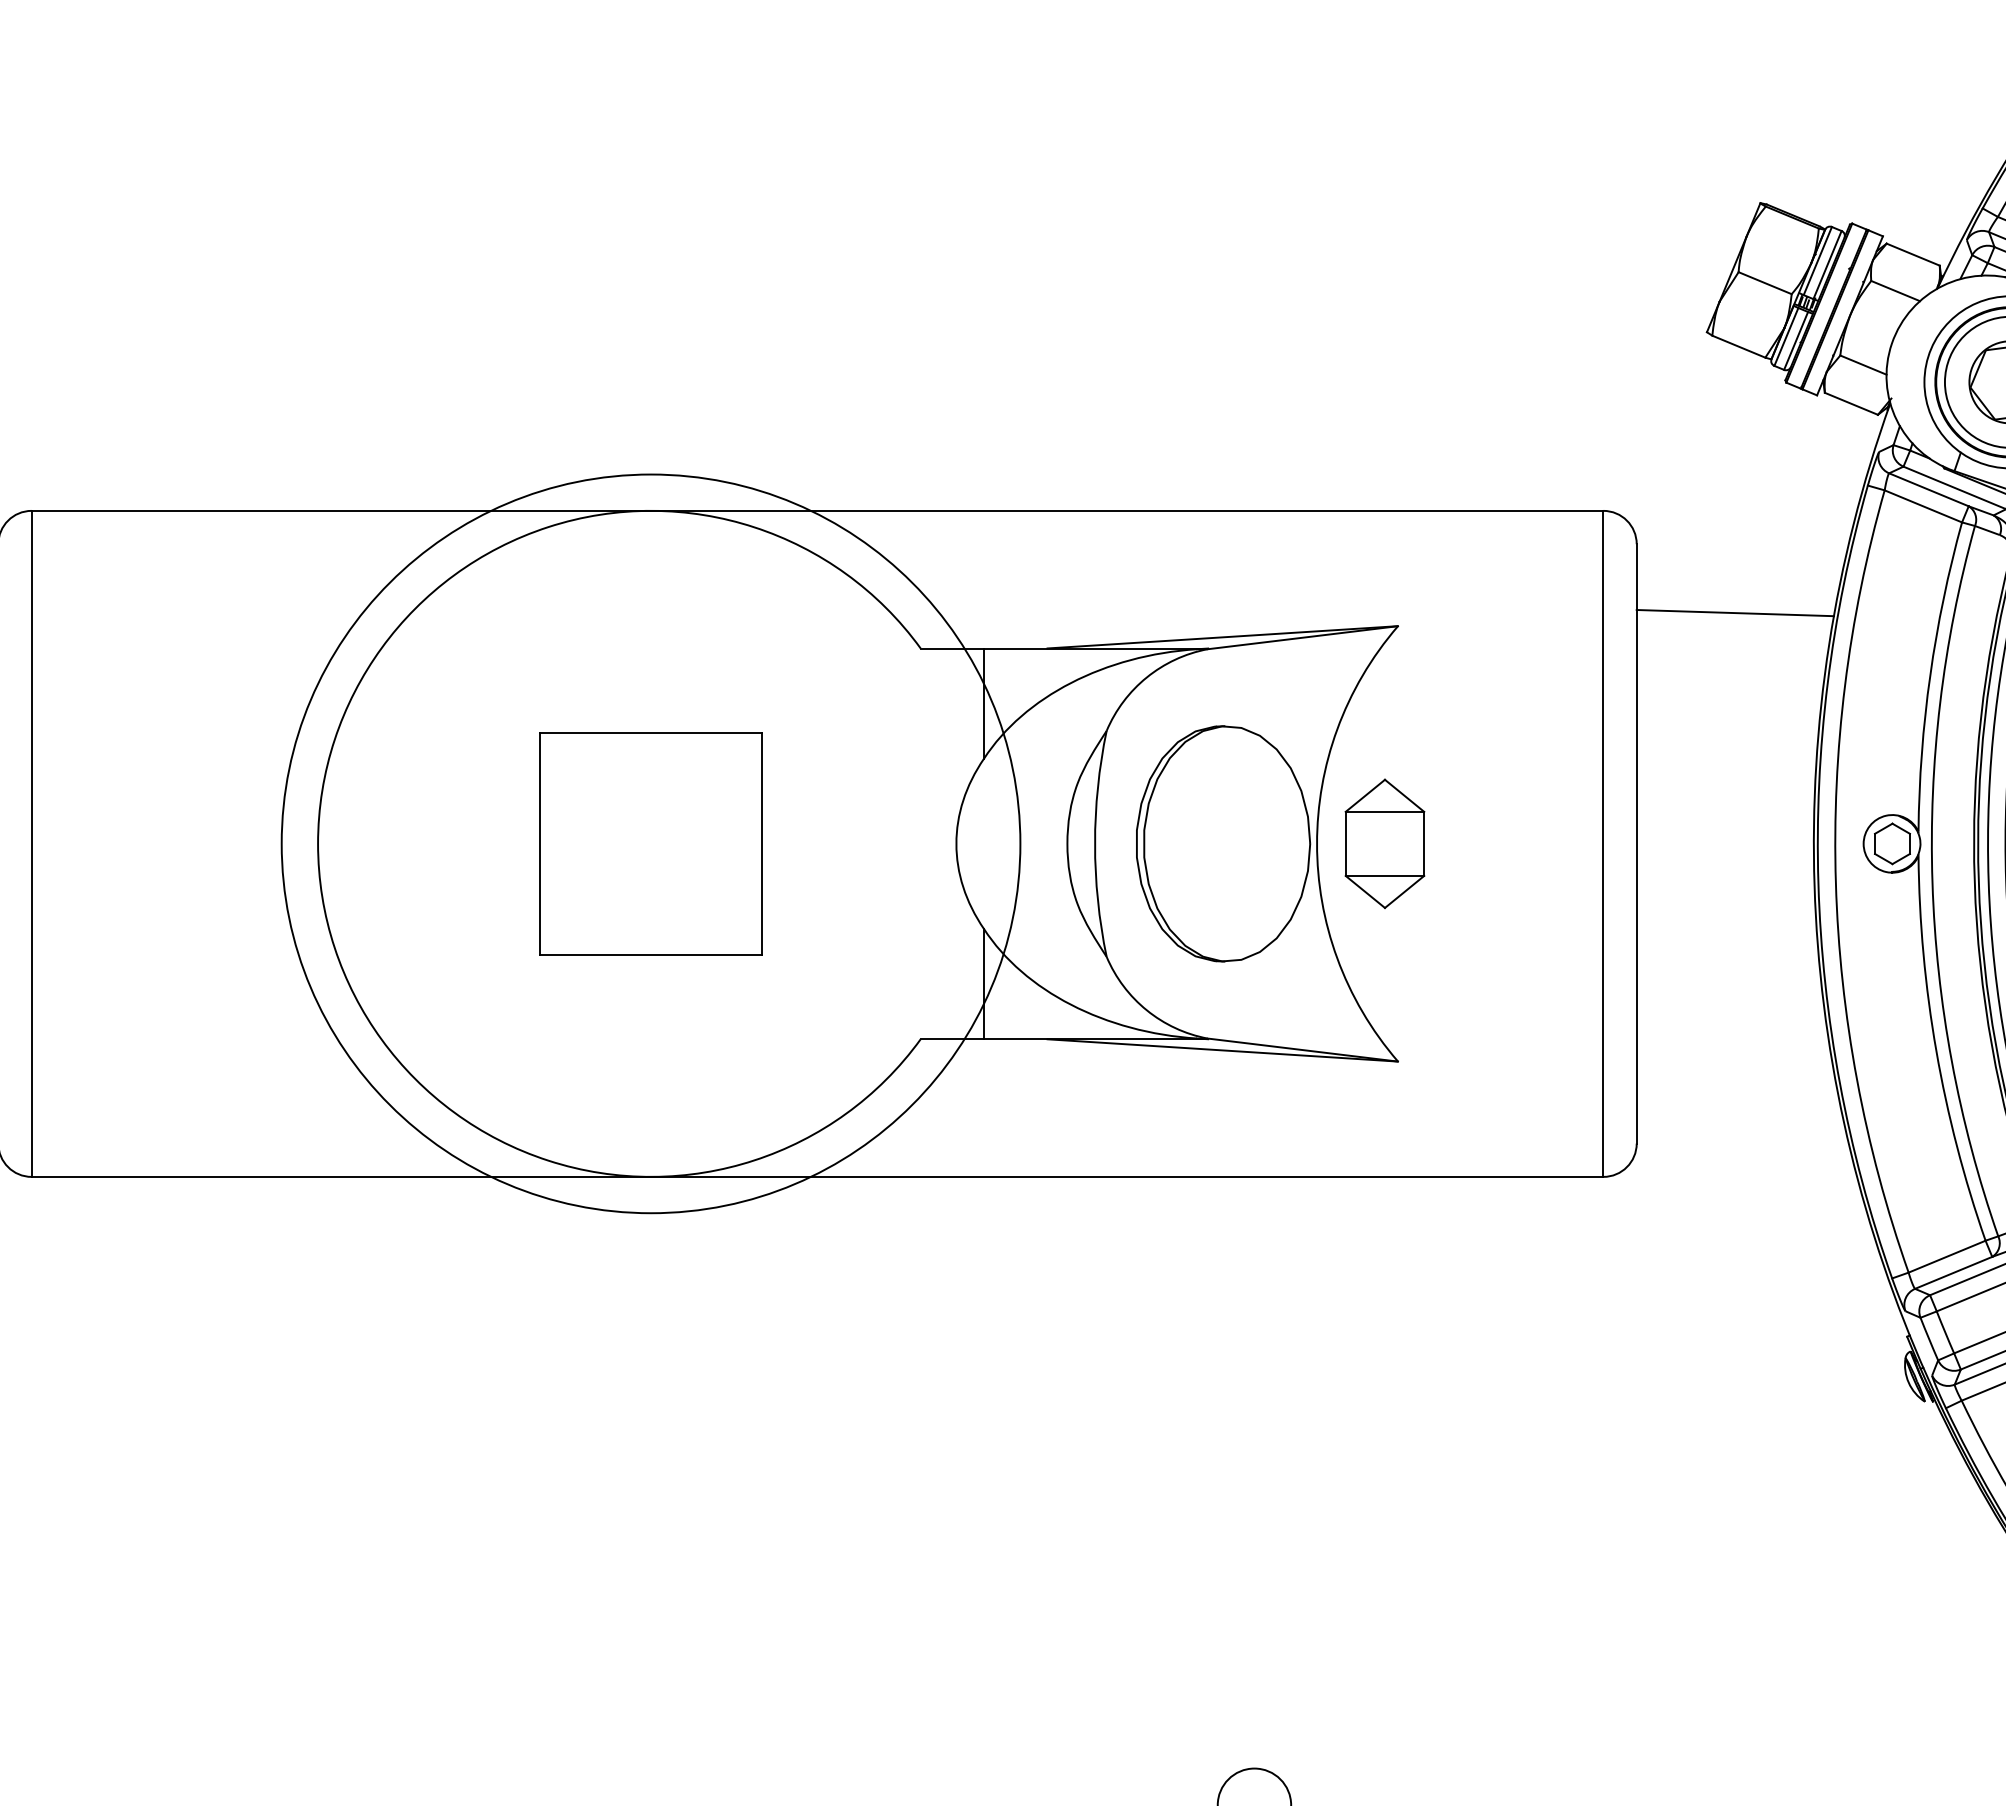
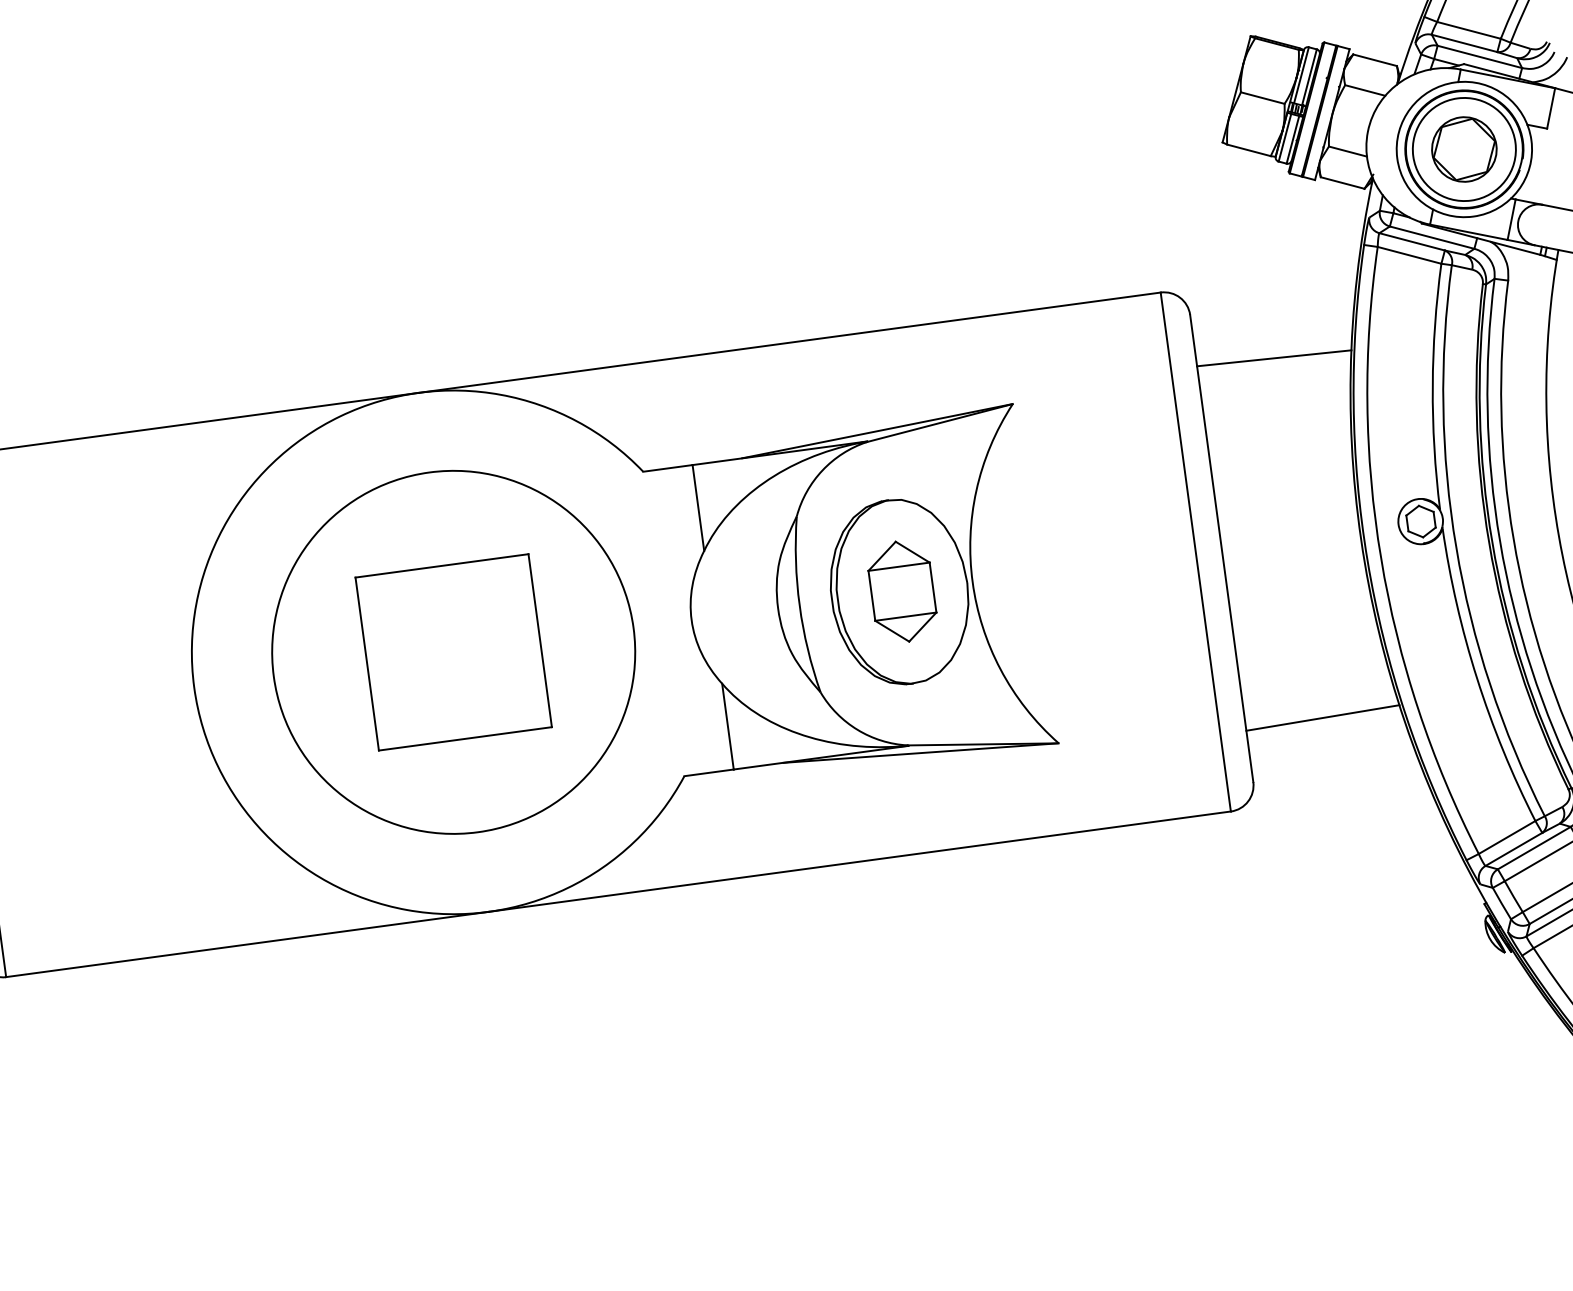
circle: (650, 843) -> (453, 652), size x0.62
part: (1384, 843) -> (902, 591), moved
line: (1735, 1074) -> (1323, 717), added

